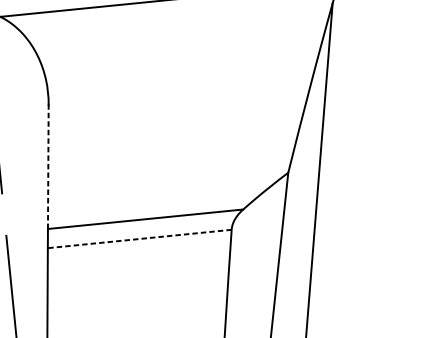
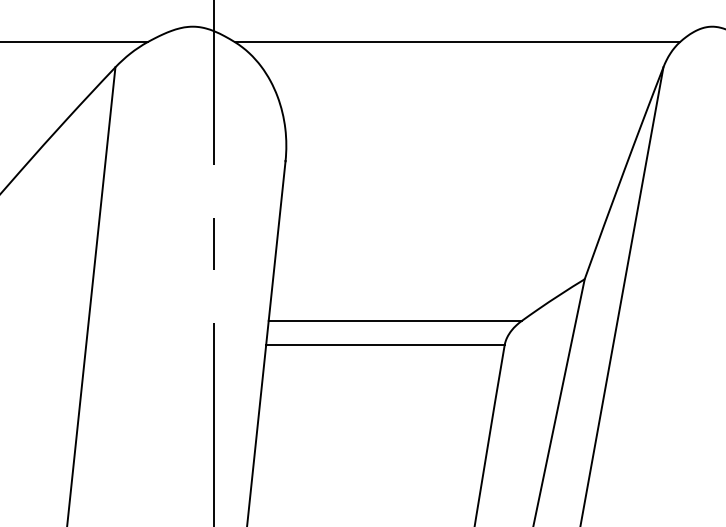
line: (48, 166) -> (277, 240), dashed -> solid
line: (139, 239) -> (384, 345), dashed -> solid

